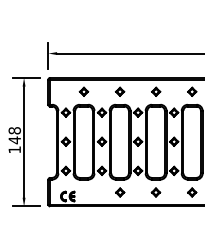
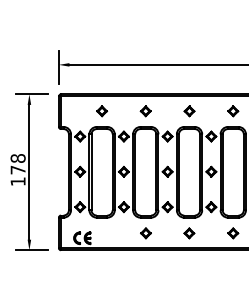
text: (14, 139) -> (17, 169), 148 -> 178

